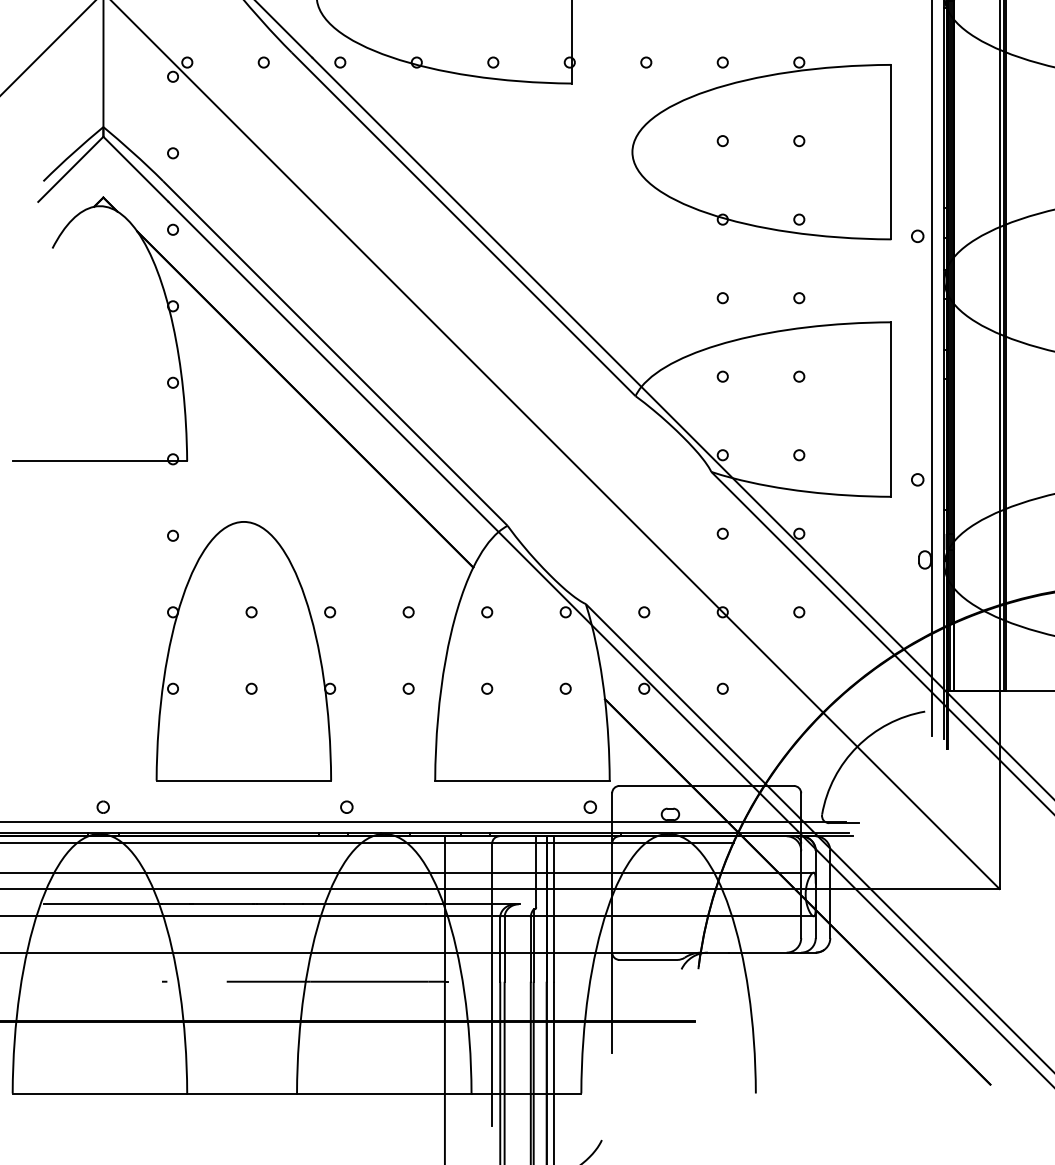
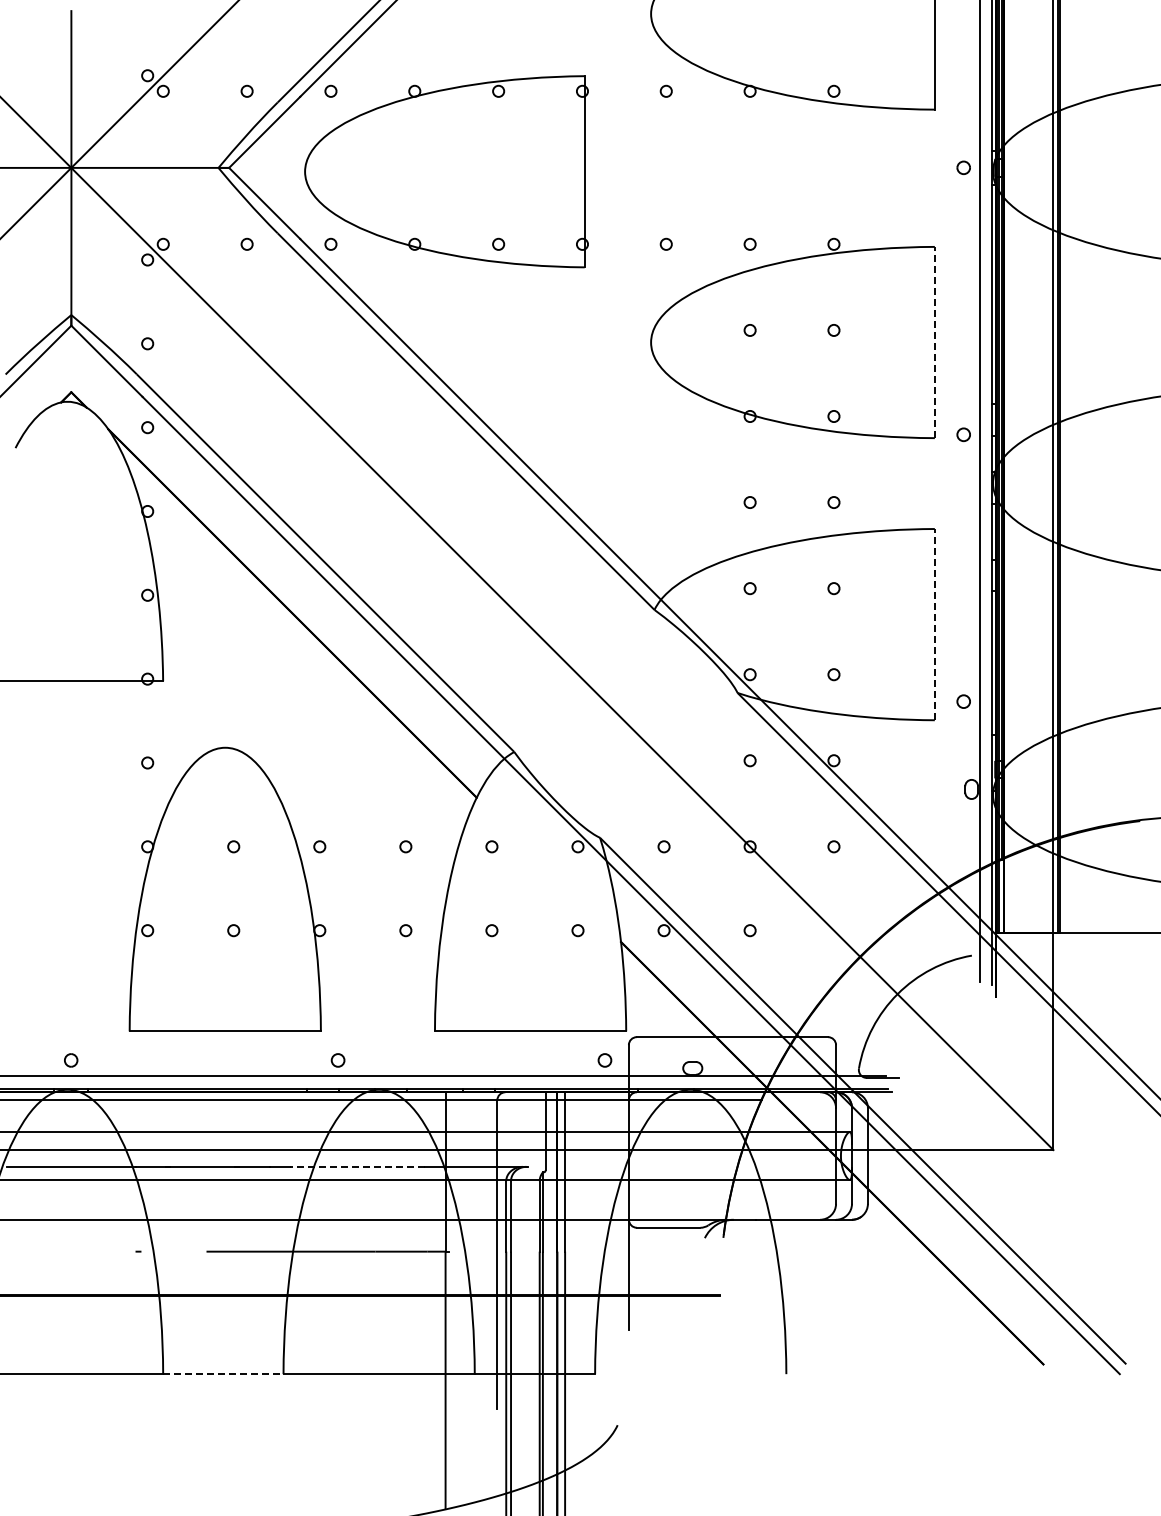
line: (891, 152) -> (934, 342), solid -> dashed
line: (891, 409) -> (934, 624), solid -> dashed
line: (364, 904) -> (357, 1166), solid -> dashed
line: (242, 1093) -> (223, 1374), solid -> dashed

